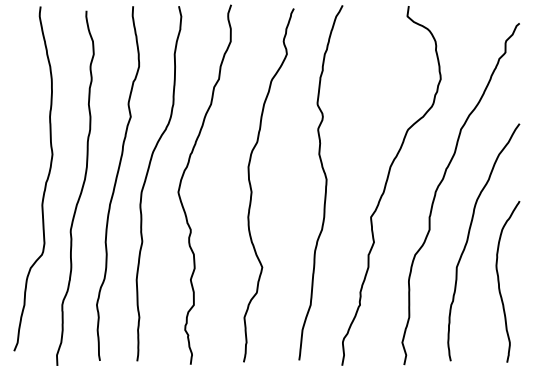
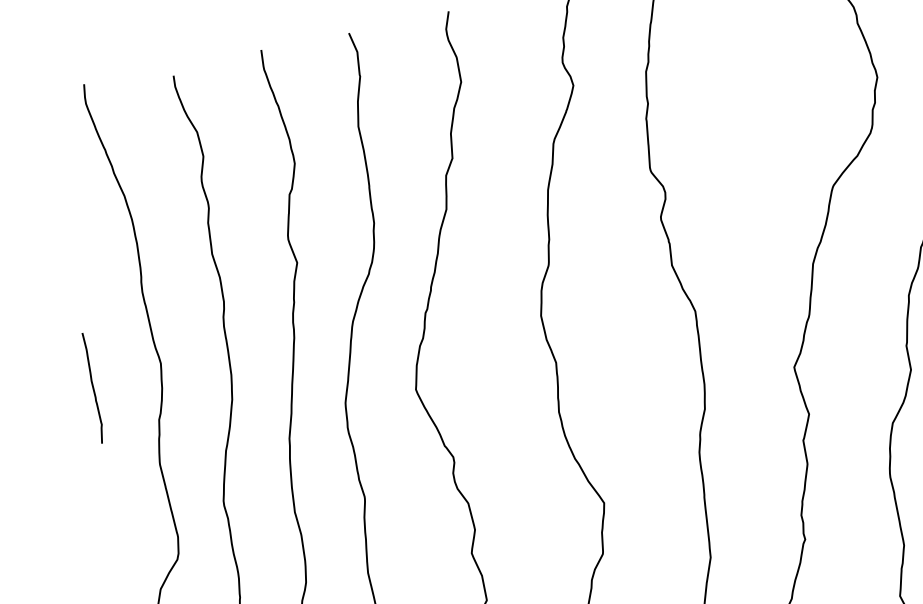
line: (15, 160) -> (92, 388), added

